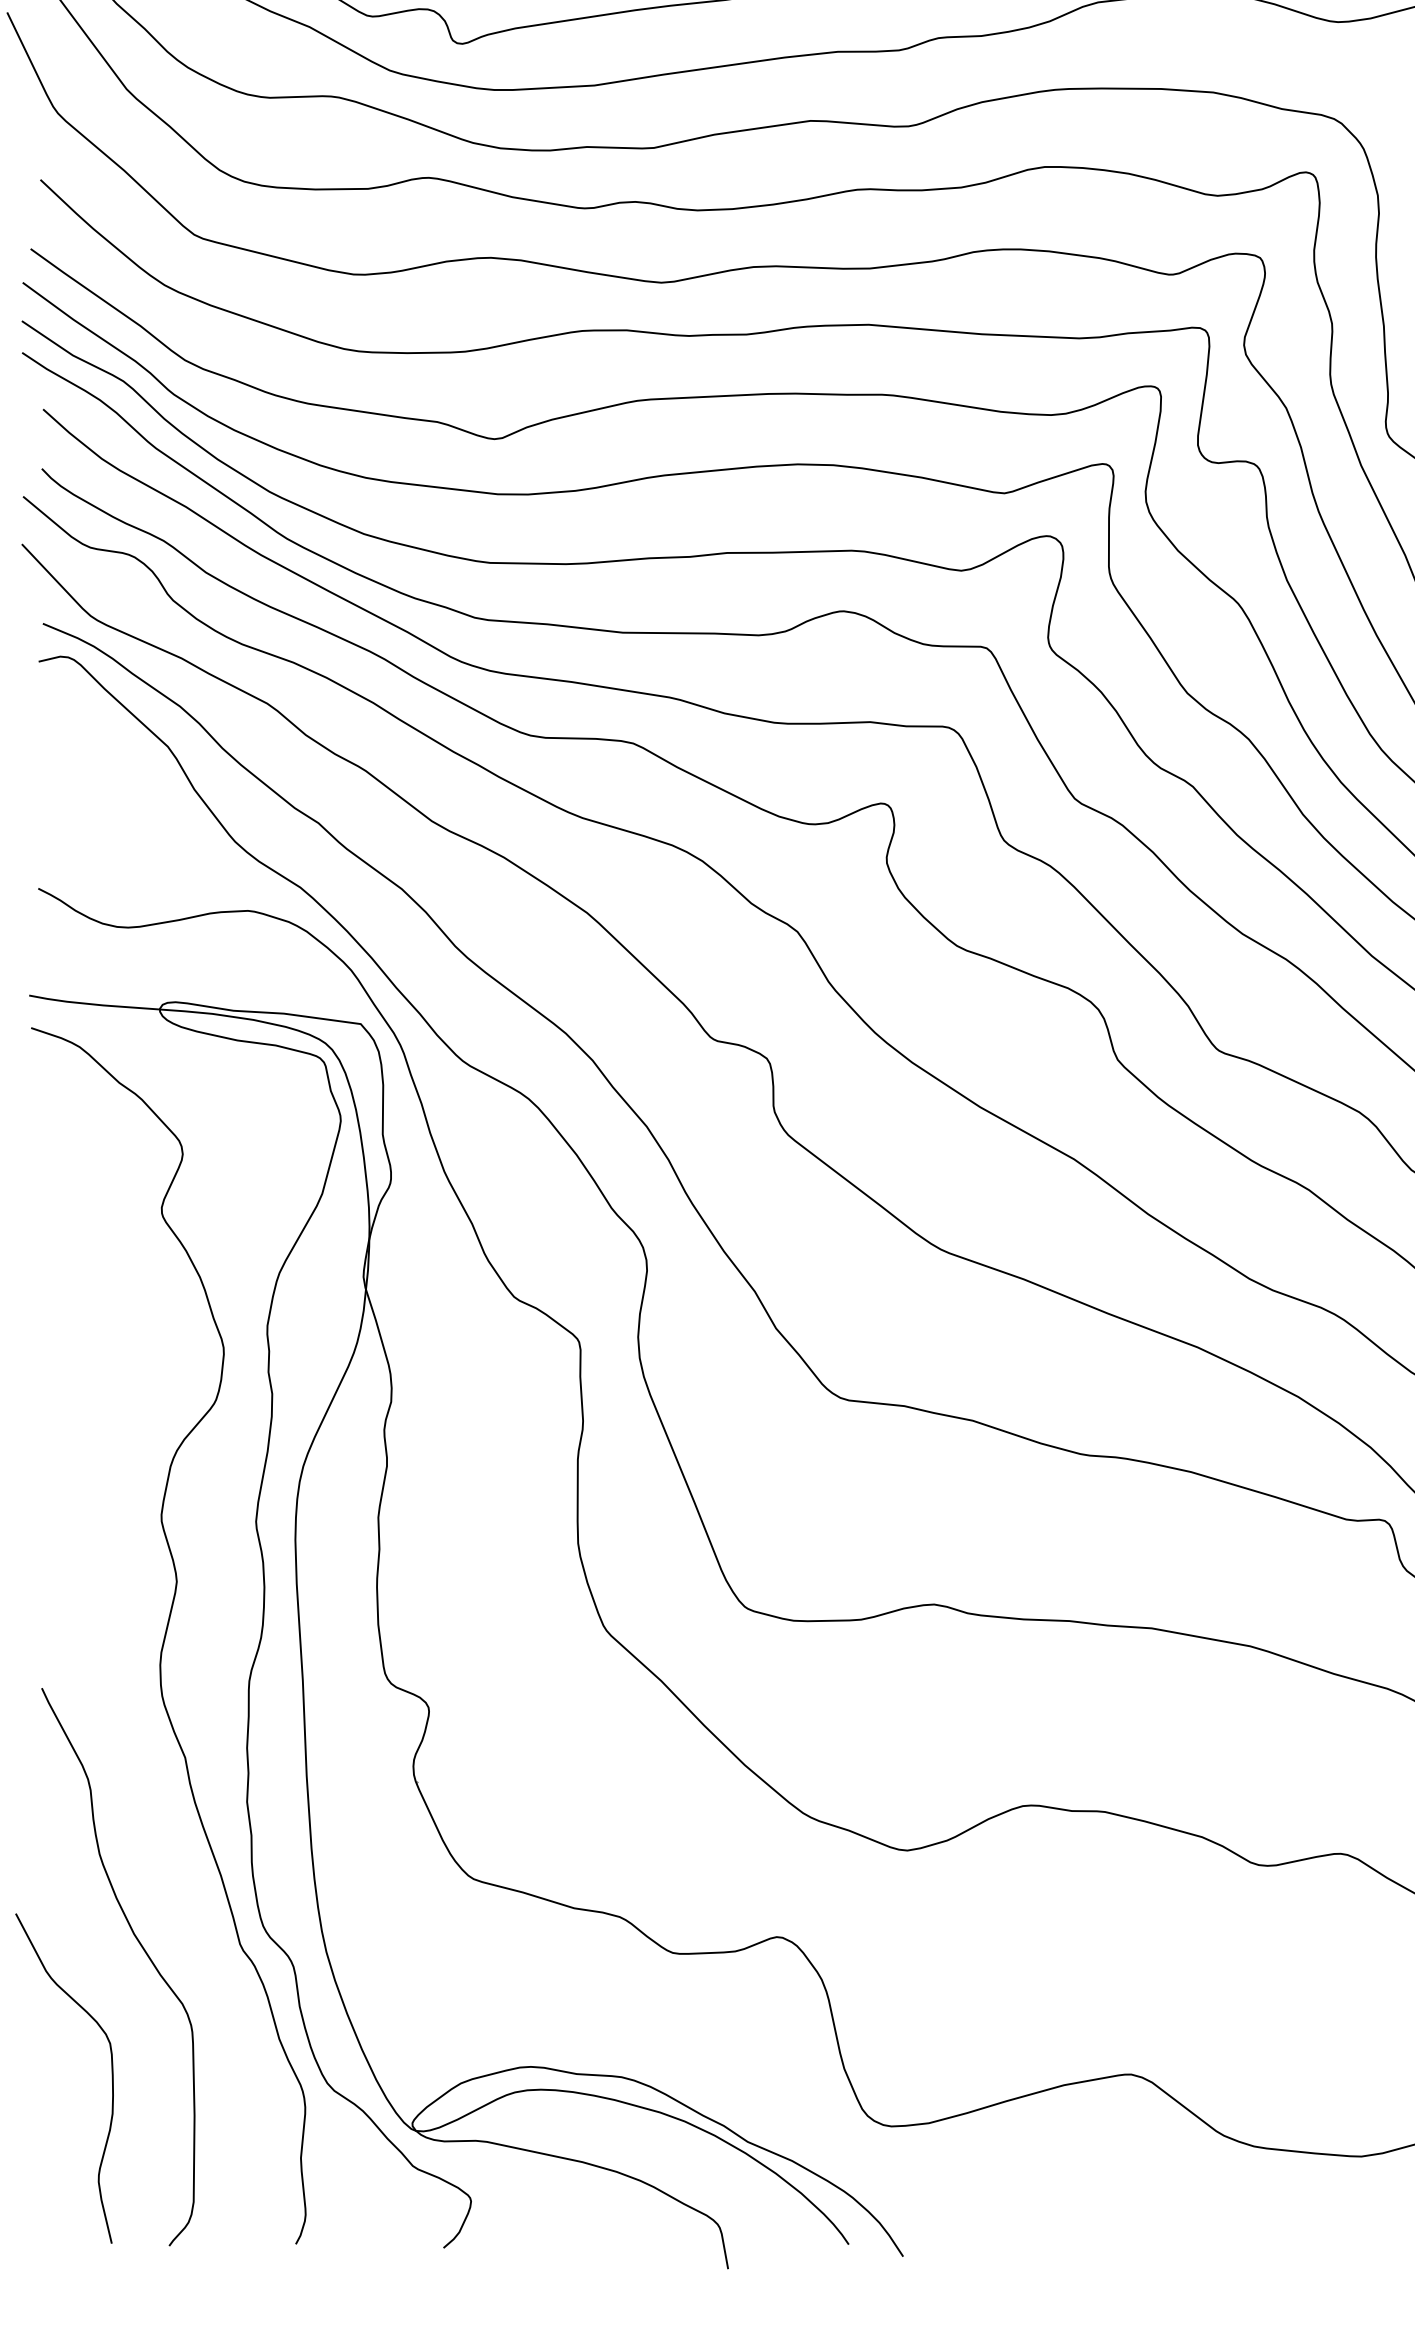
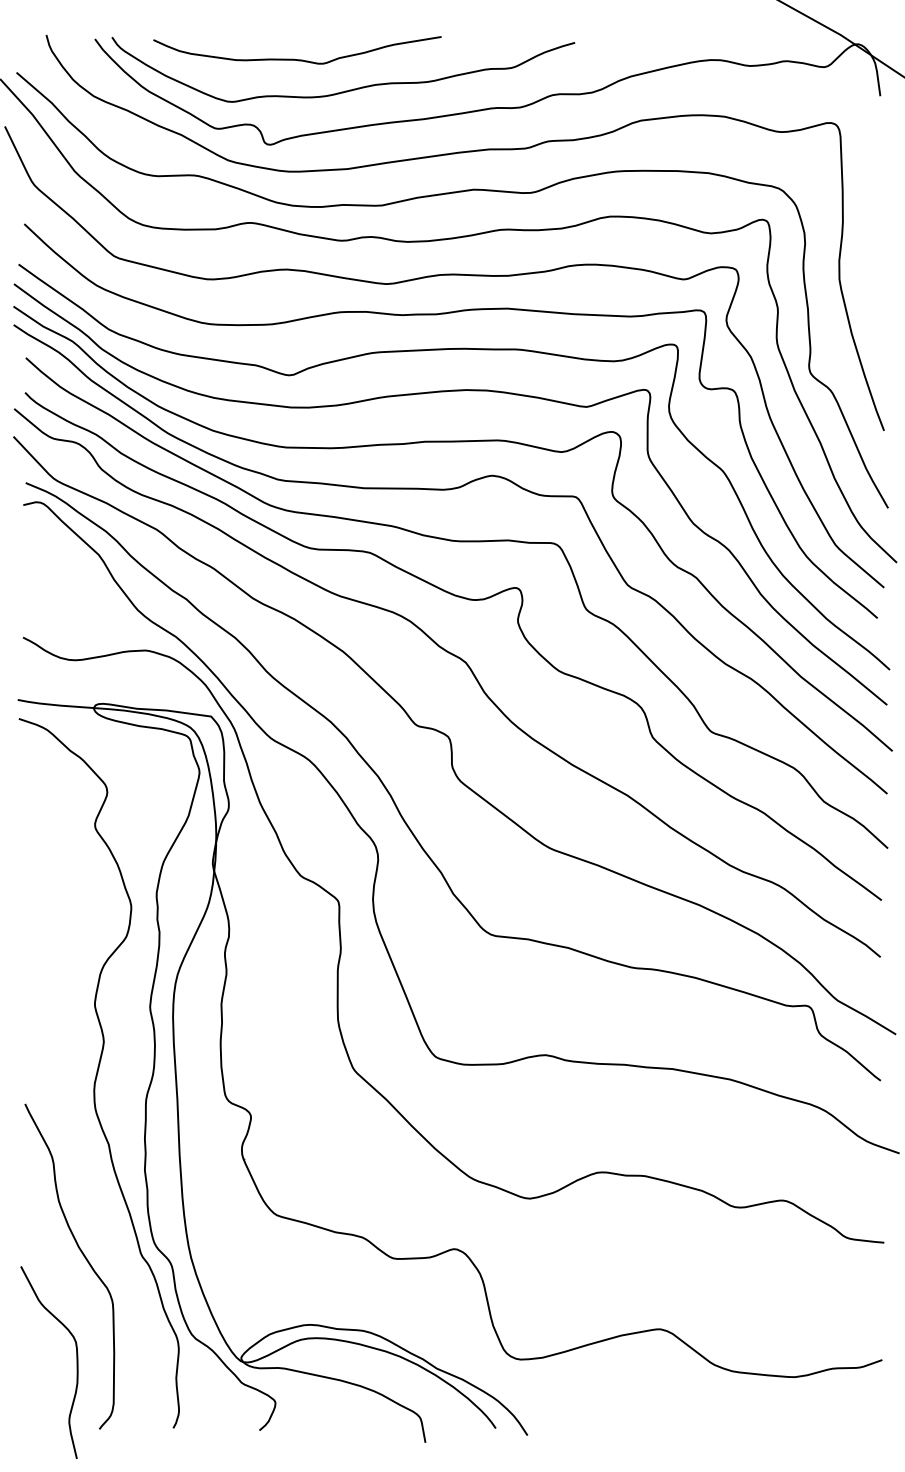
curve: (111, 2078) -> (76, 1362), moved

